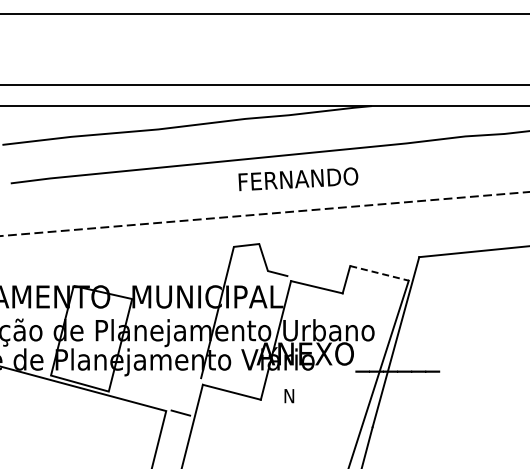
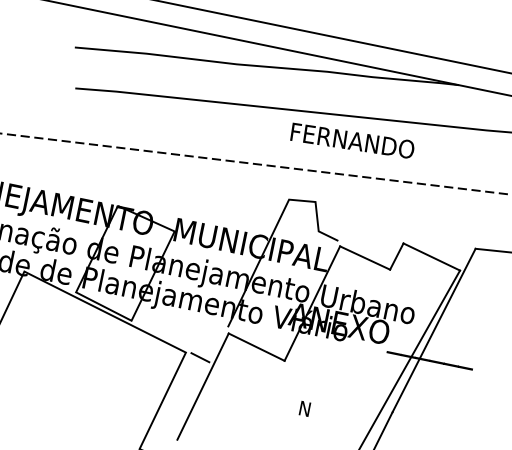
text: (298, 179) -> (352, 141), moved
line: (380, 273) -> (432, 257), dashed -> solid
text: (289, 396) -> (305, 409), moved

